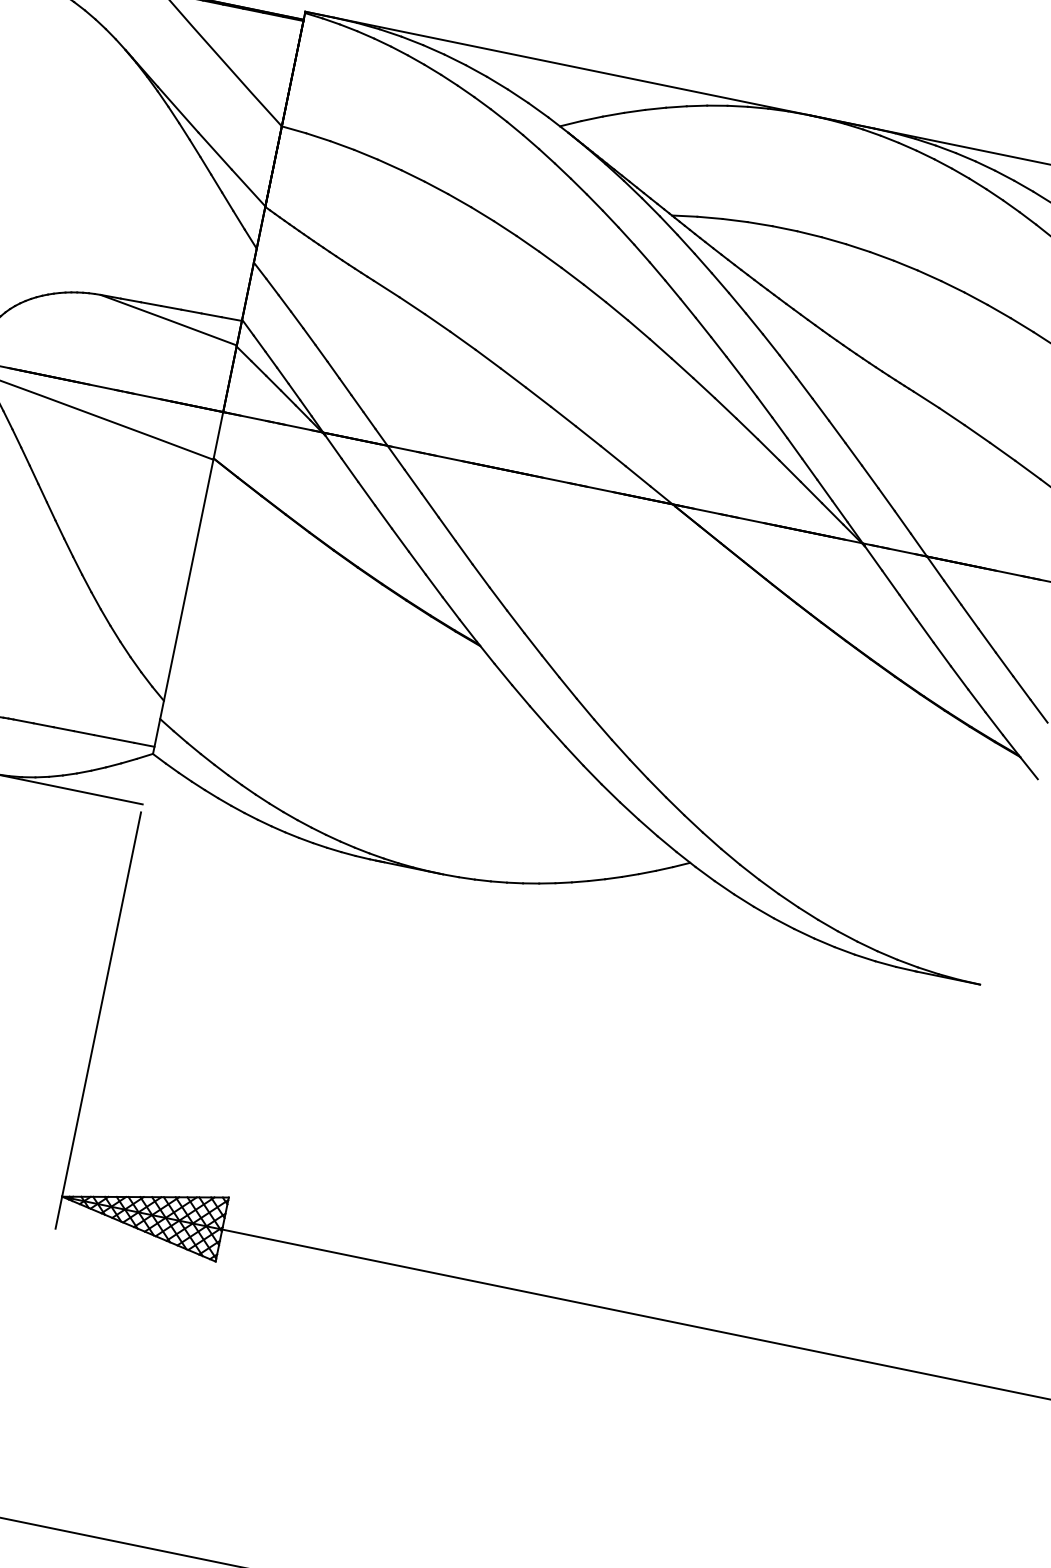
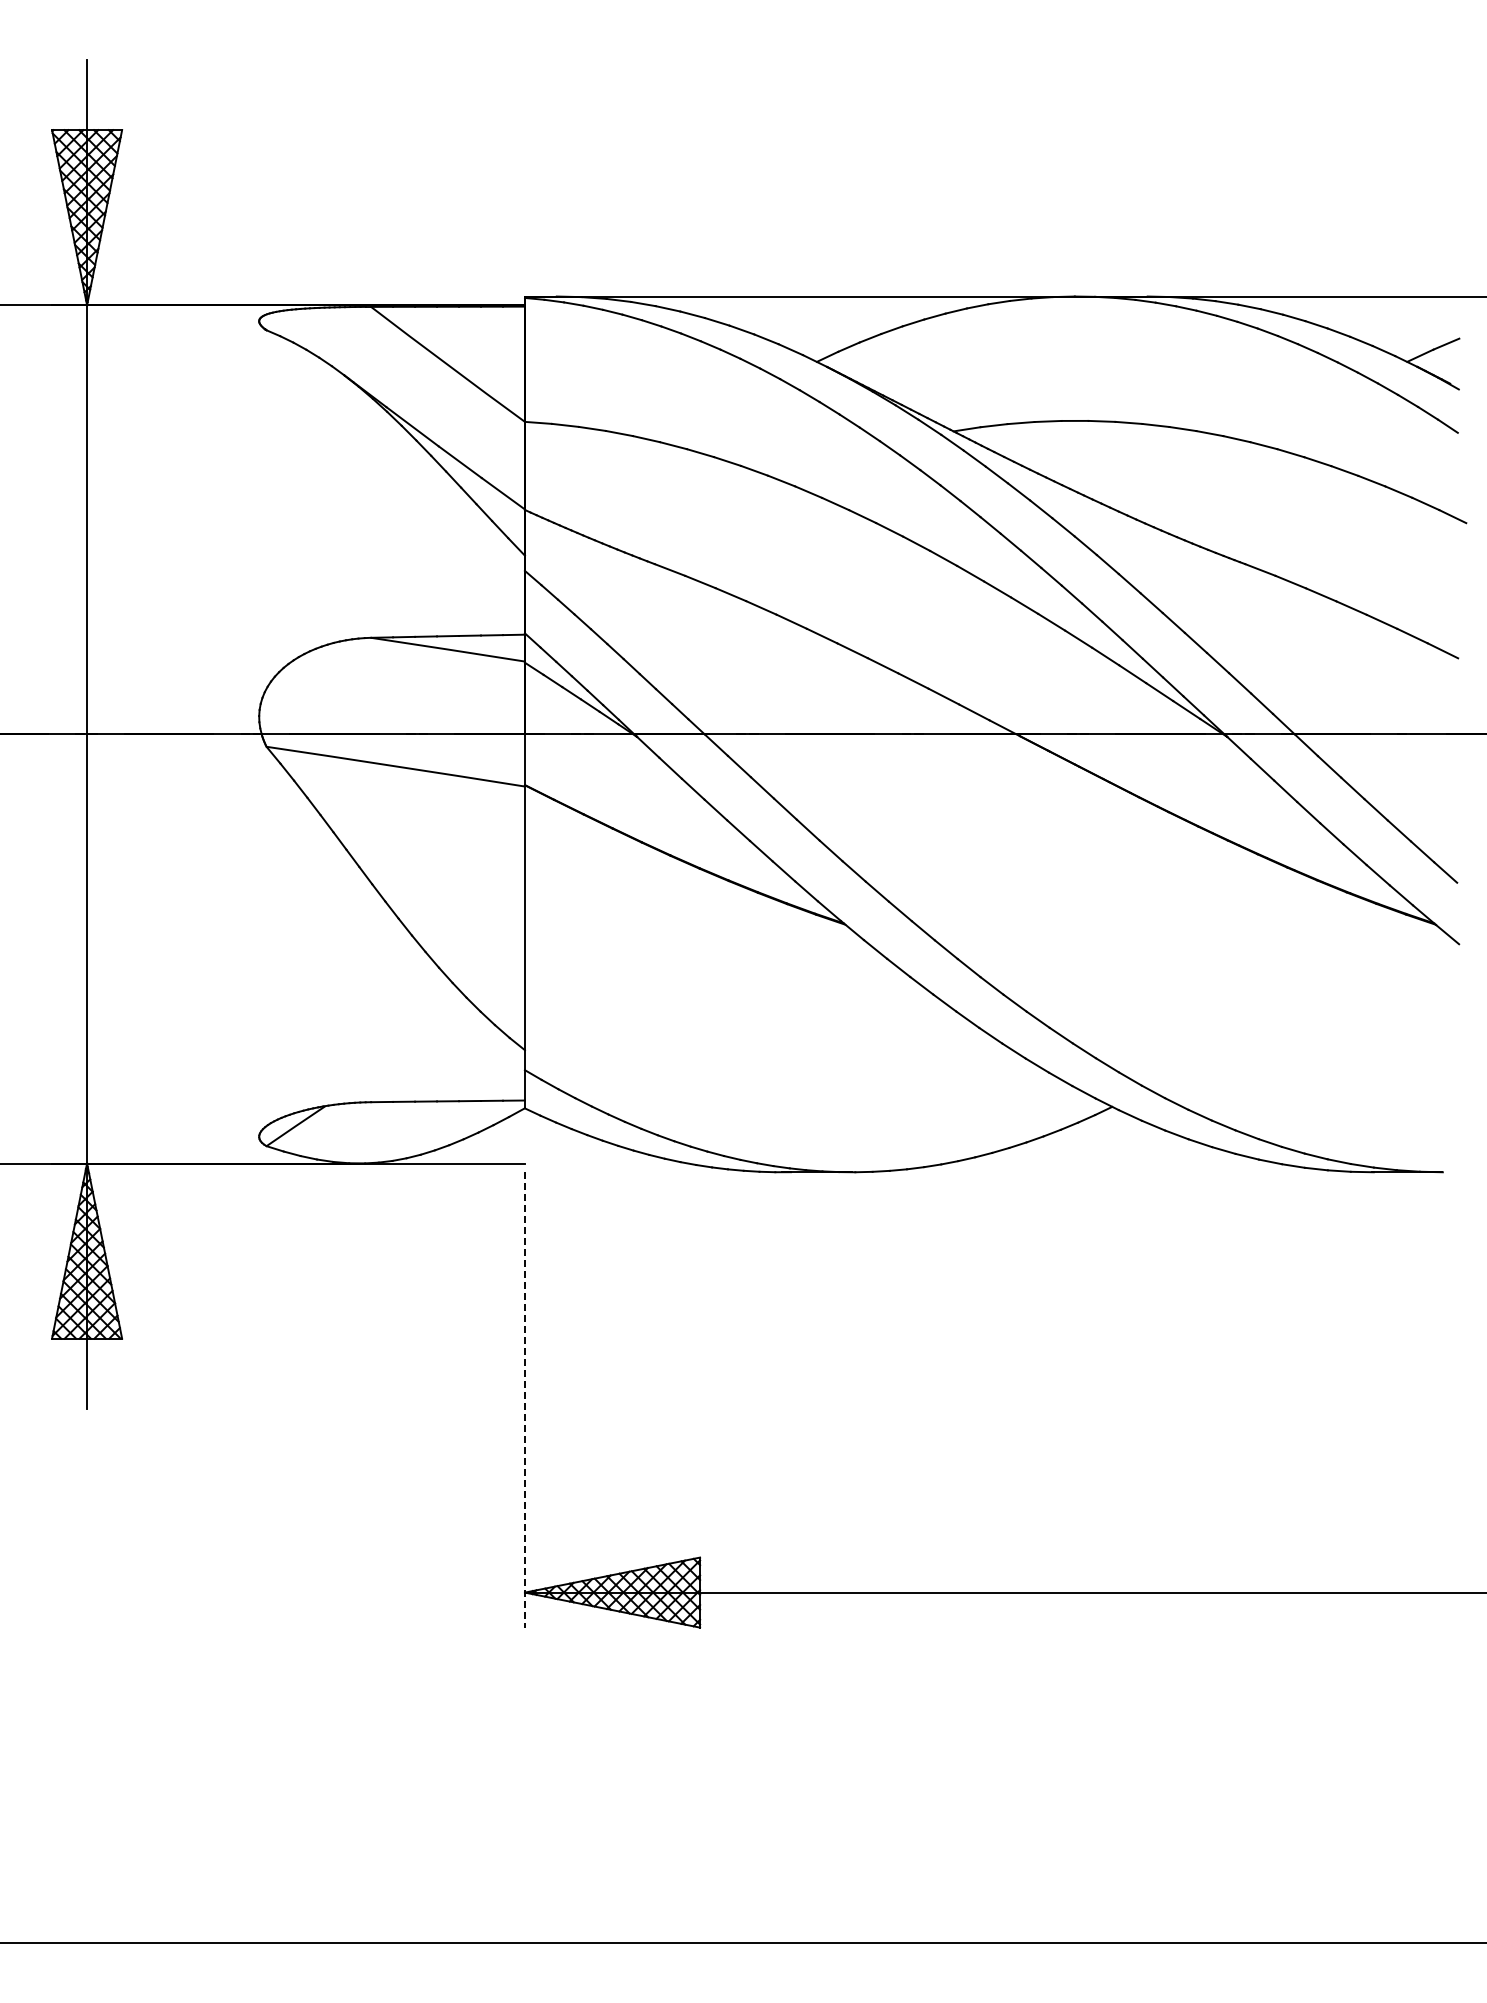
line: (97, 1020) -> (524, 1399), solid -> dashed

